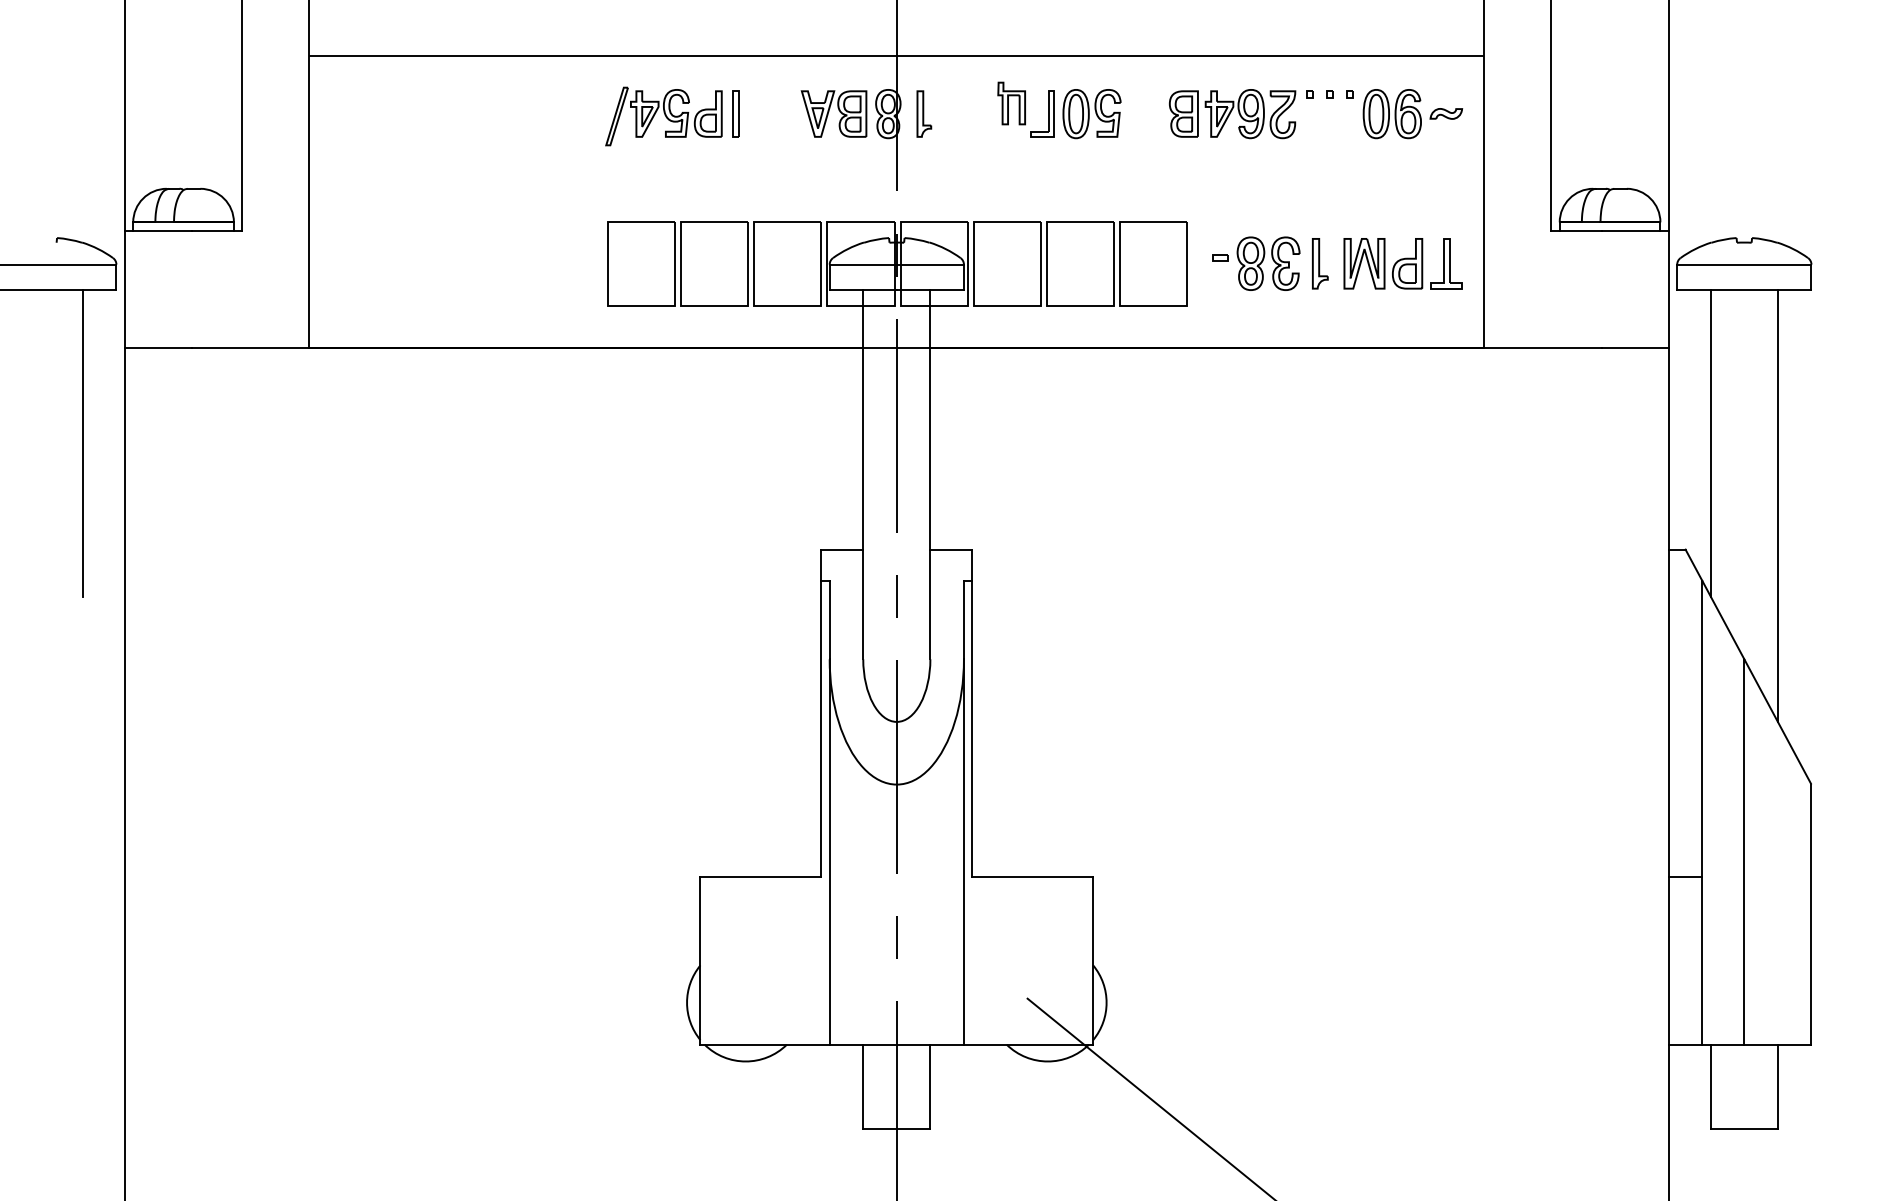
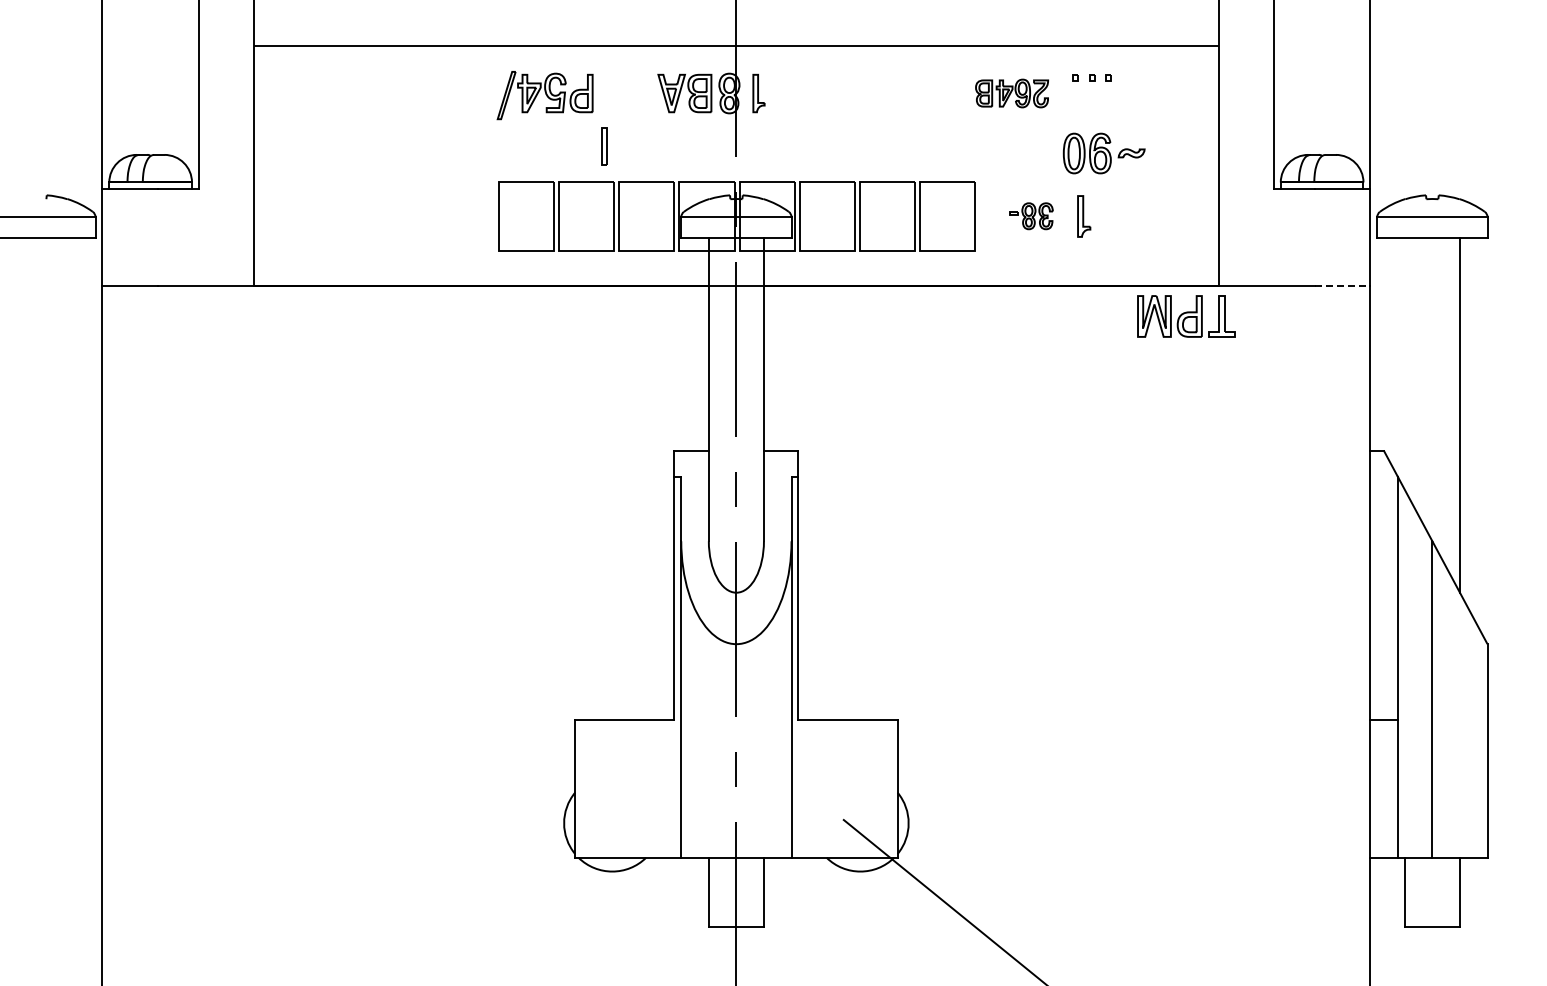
part: (1058, 110) -> (869, 90), removed
part: (736, 114) -> (604, 146), moved
part: (1231, 114) -> (1011, 93), size x0.7
part: (1412, 114) -> (1103, 153), moved
part: (1256, 262) -> (1031, 215), size x0.6
part: (1403, 263) -> (1186, 316), moved
line: (1634, 347) -> (1342, 285), solid -> dashed
line: (82, 442) -> (67, 363), removed
line: (1710, 442) -> (1404, 363), removed

